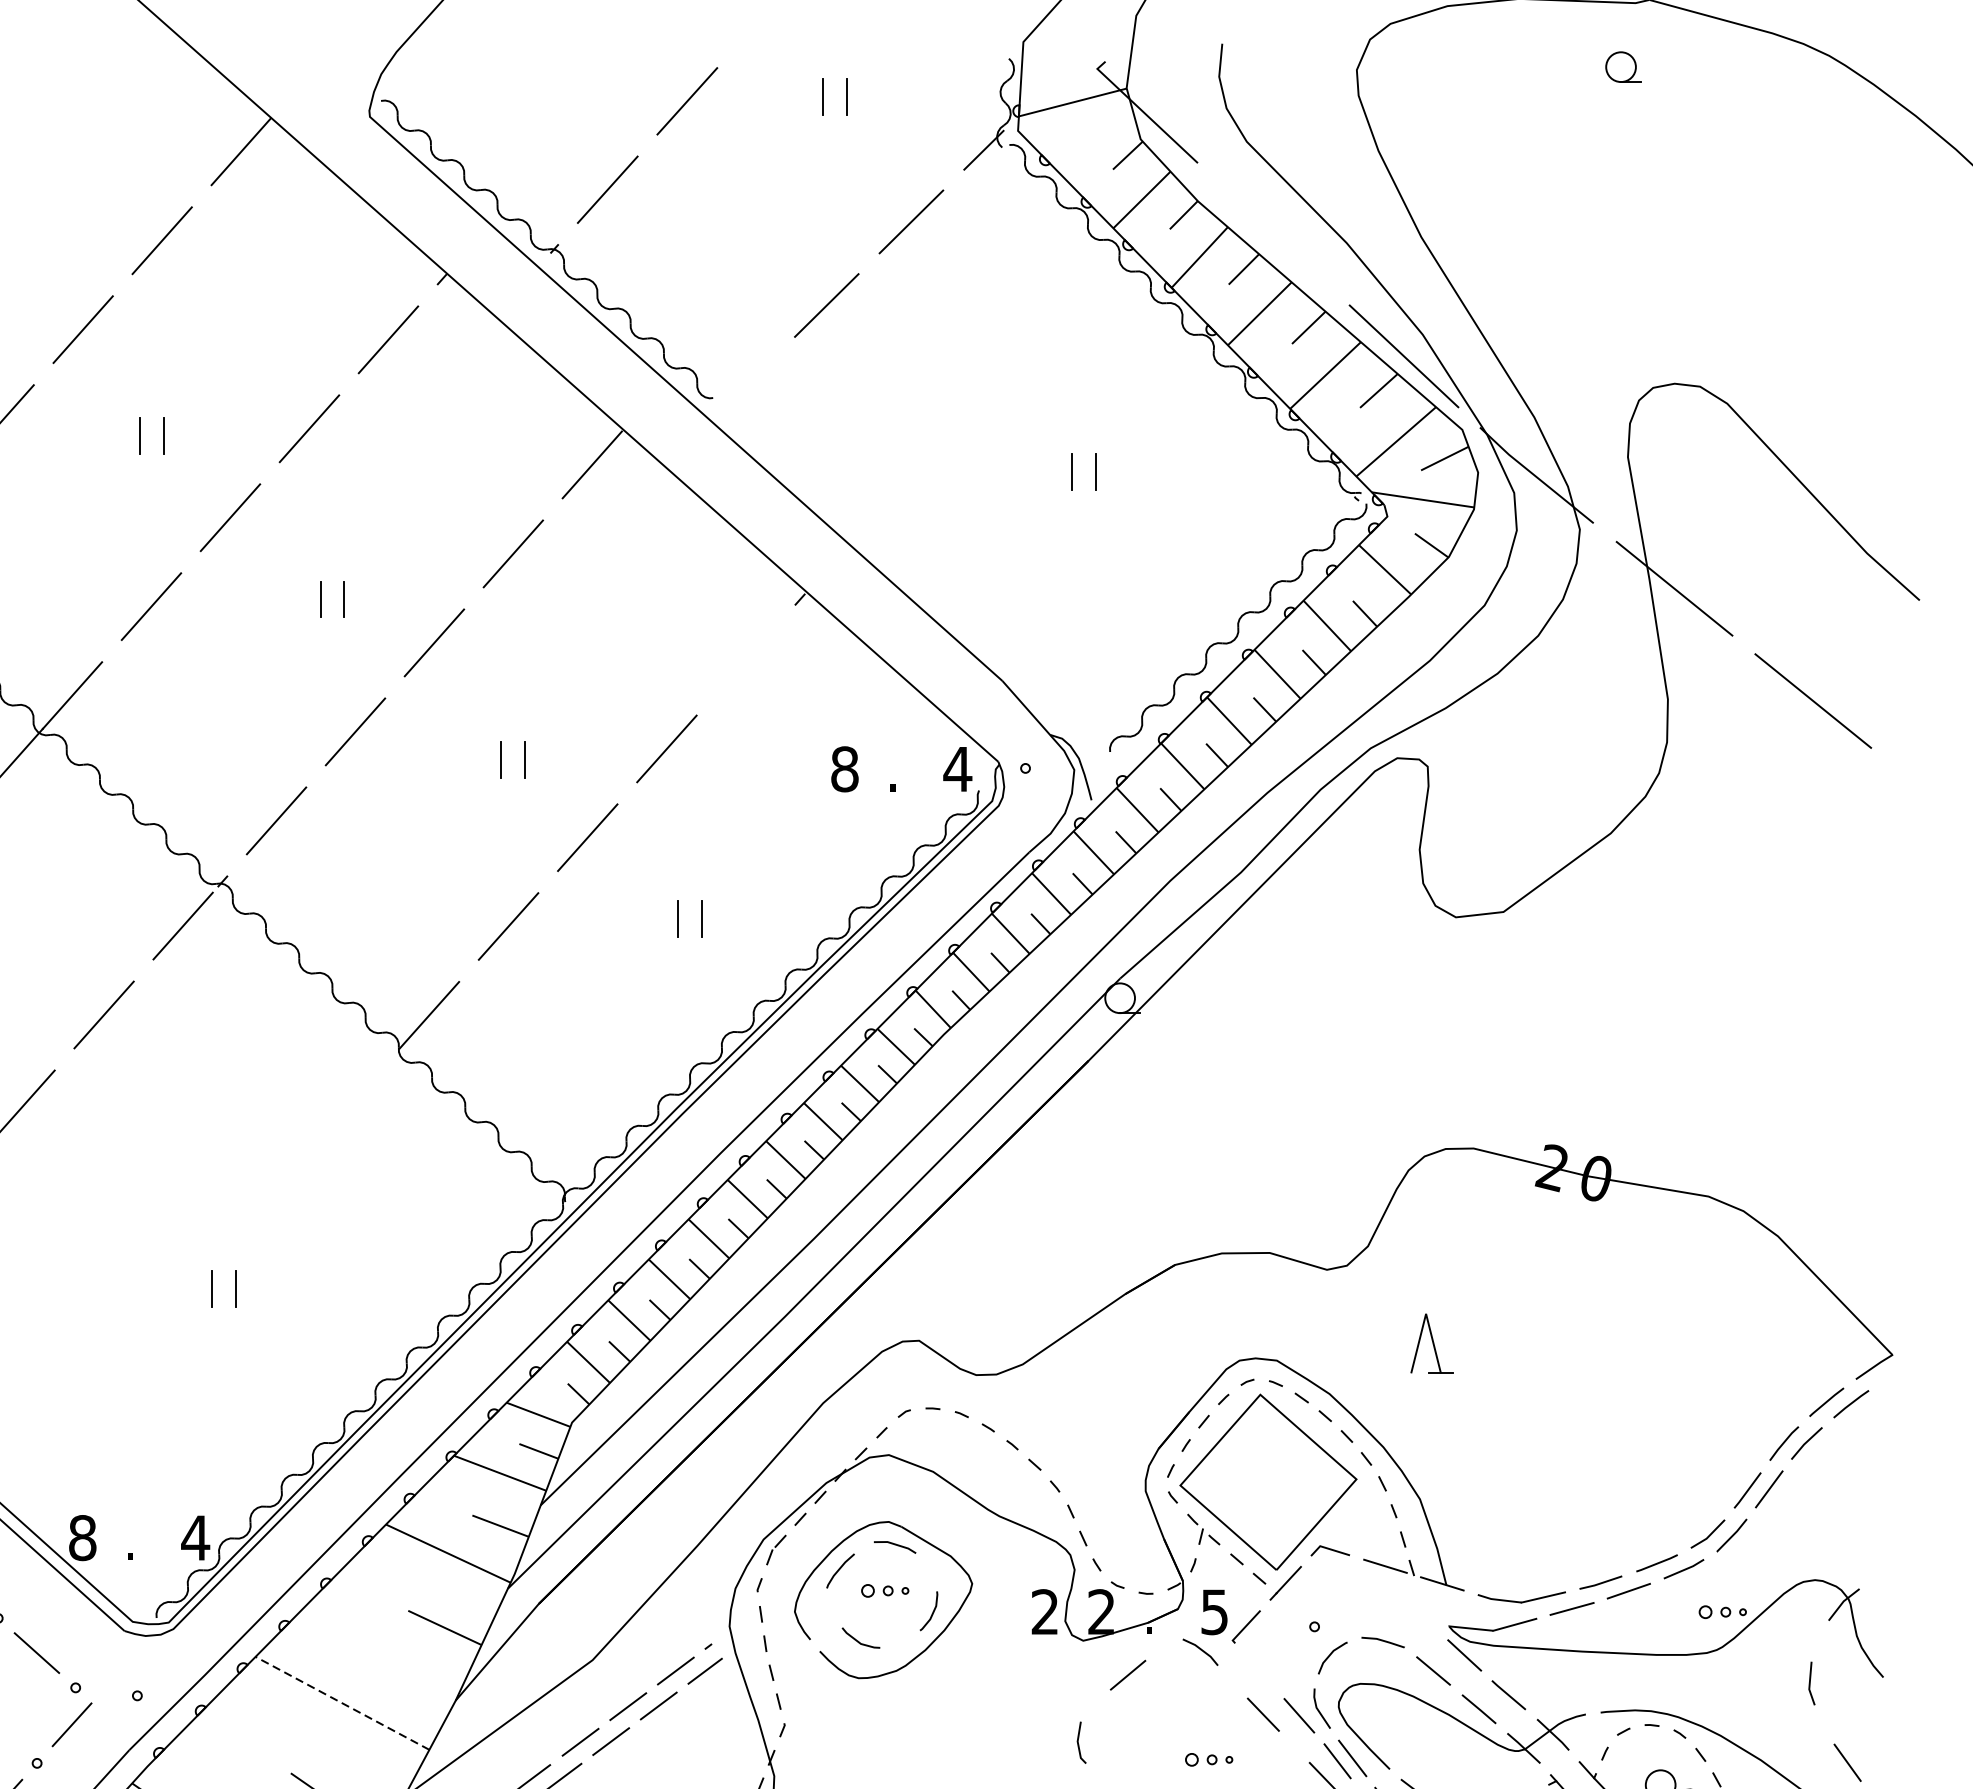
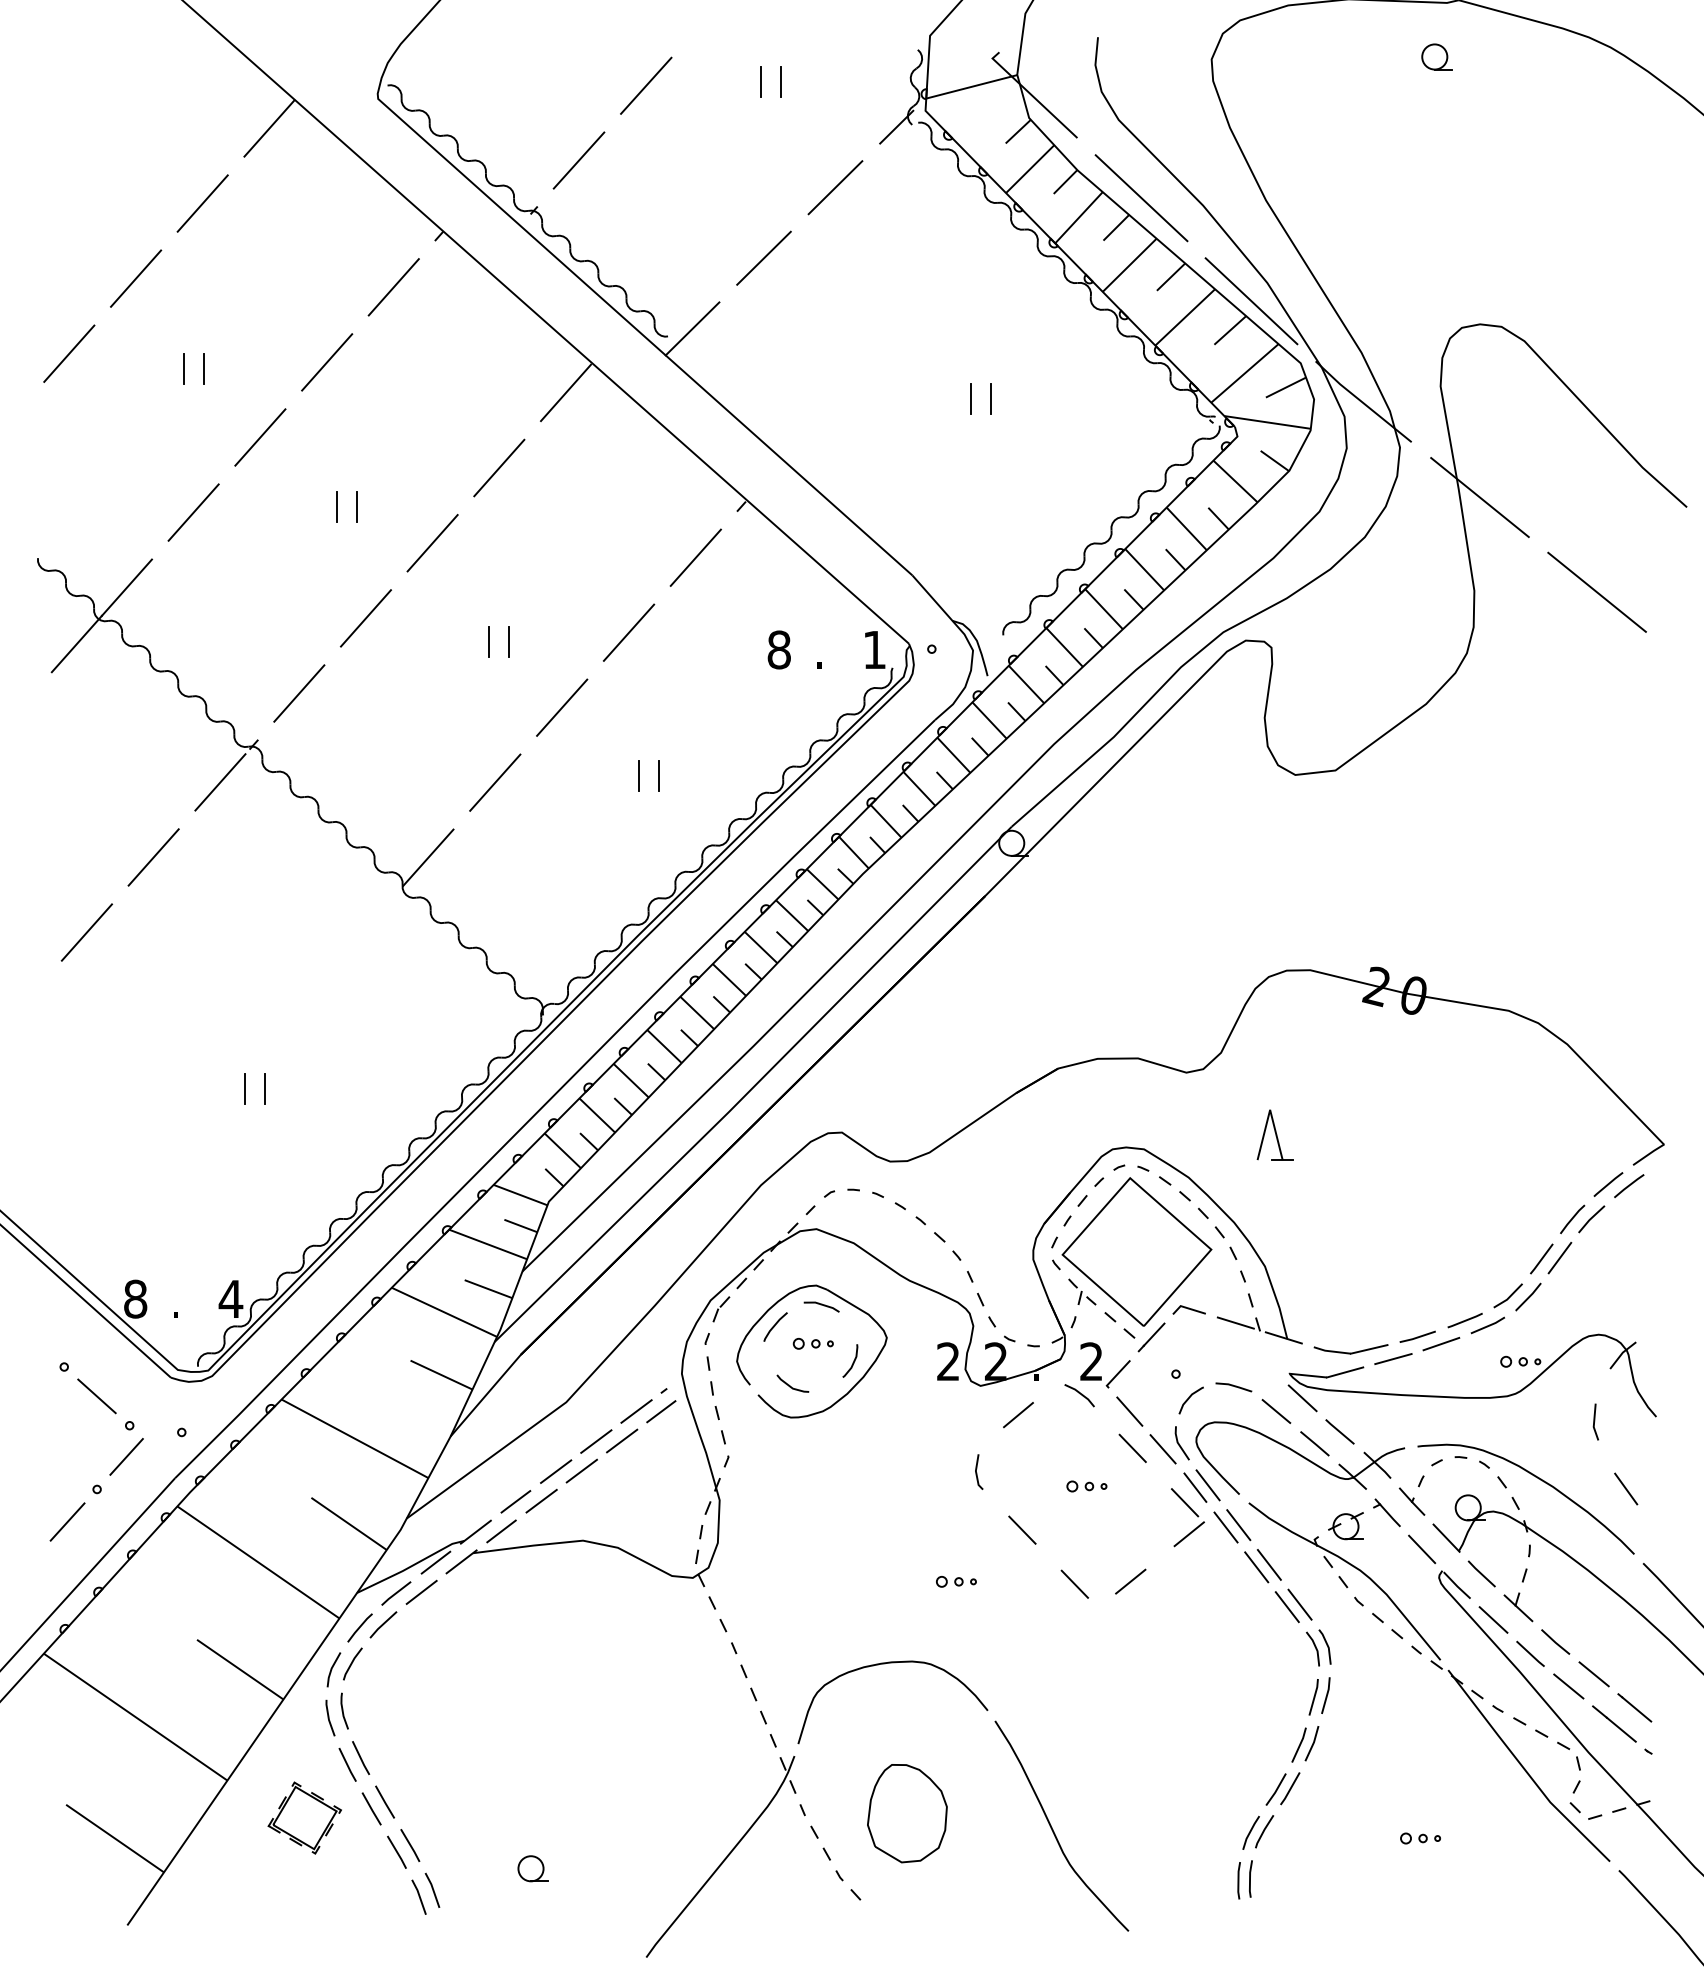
line: (1273, 234) -> (1141, 198), added
line: (742, 388) -> (692, 328), added
line: (745, 659) -> (695, 557), added
text: (957, 768) -> (874, 649), 4 -> 1
text: (1214, 1611) -> (1091, 1361), 5 -> 2
line: (1259, 1671) -> (1129, 1411), added
line: (341, 1703) -> (354, 1438), dashed -> solid

